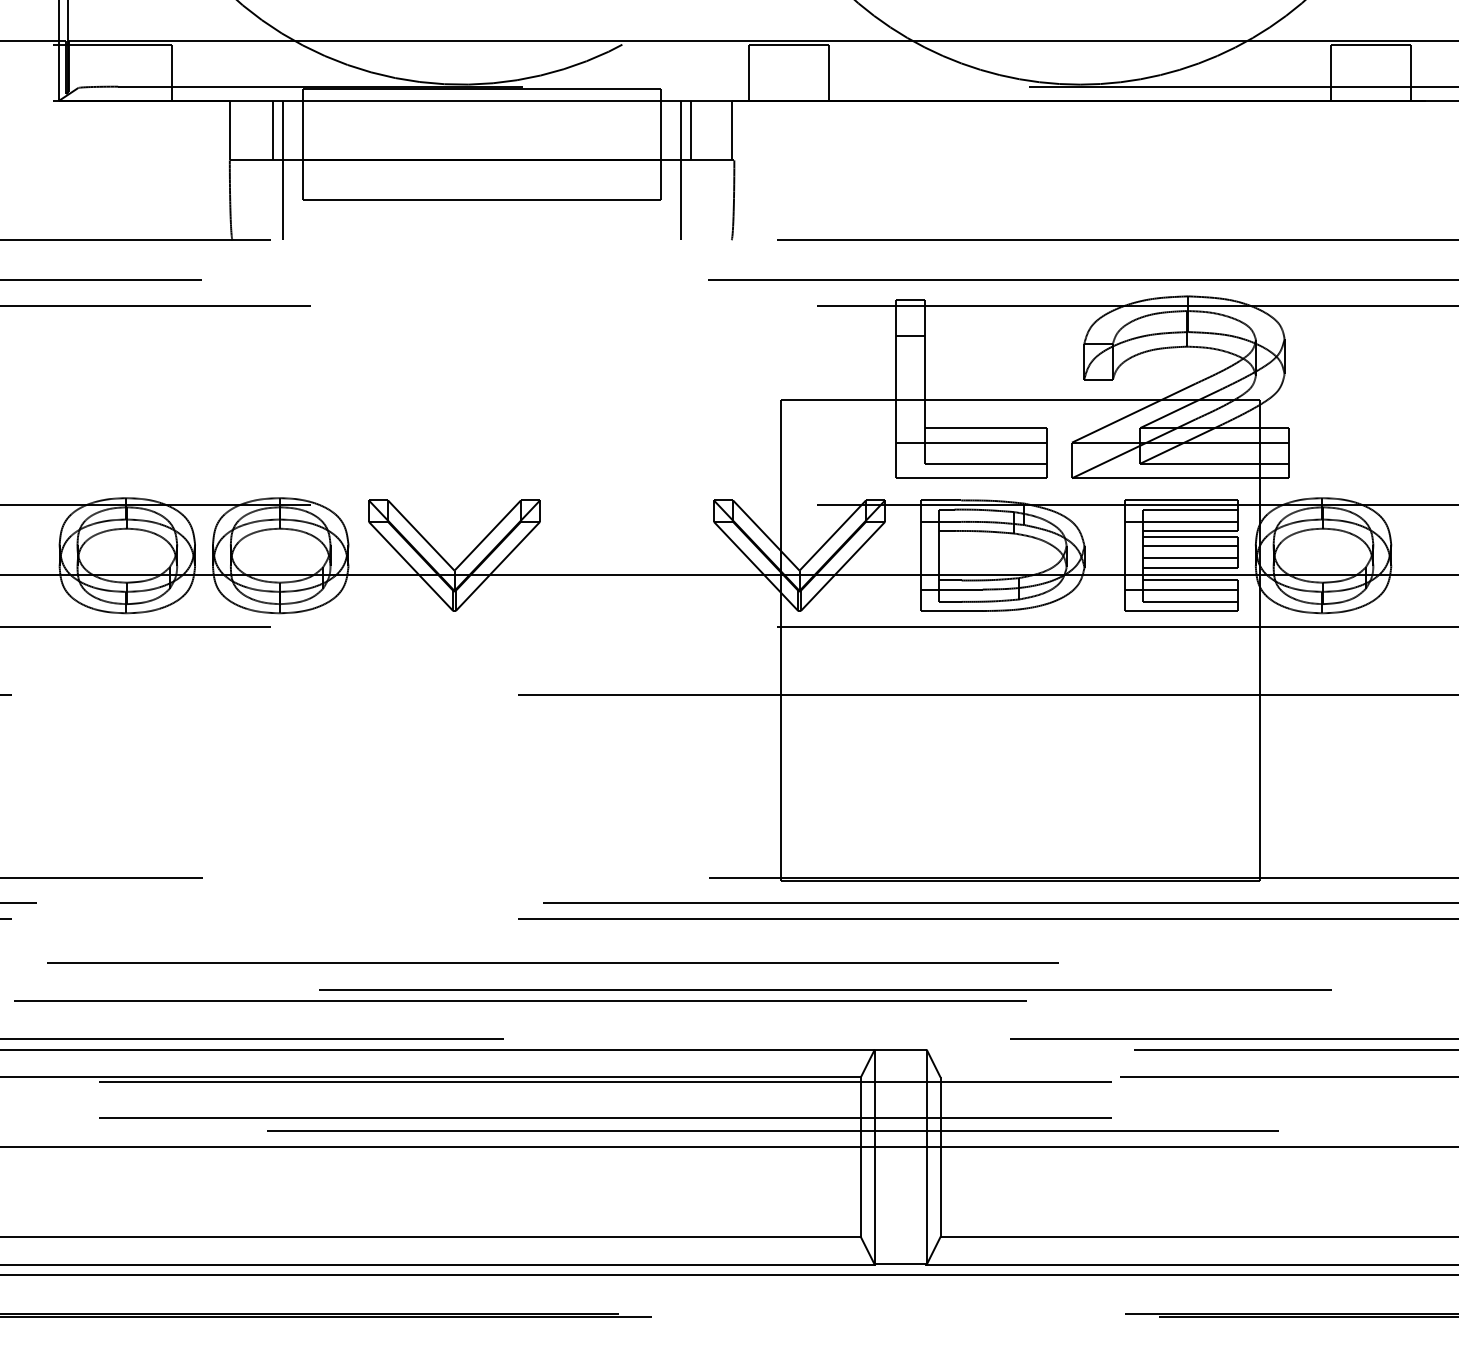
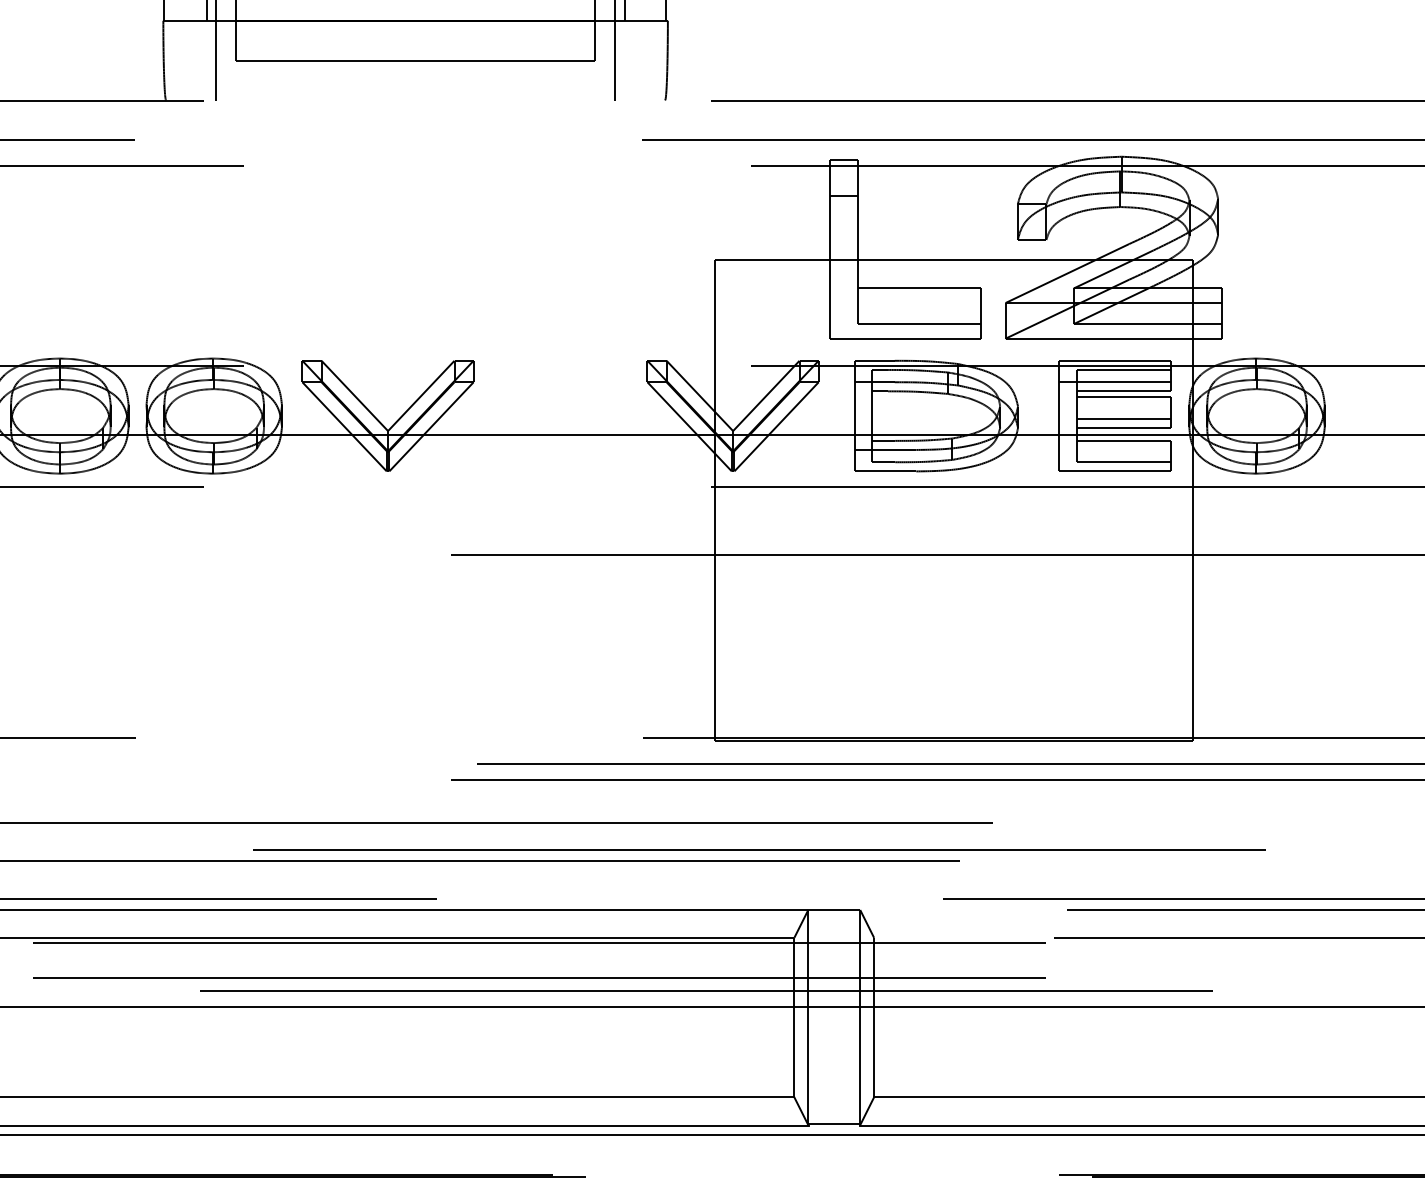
line: (971, 442) -> (905, 302), removed
line: (1190, 546) -> (1124, 406), removed
line: (1181, 589) -> (1115, 449), removed

